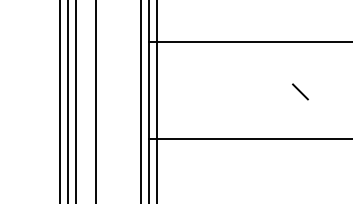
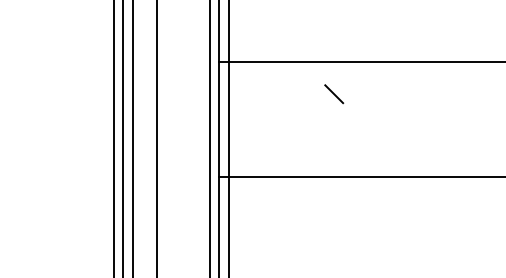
line: (300, 92) -> (334, 94), moved

